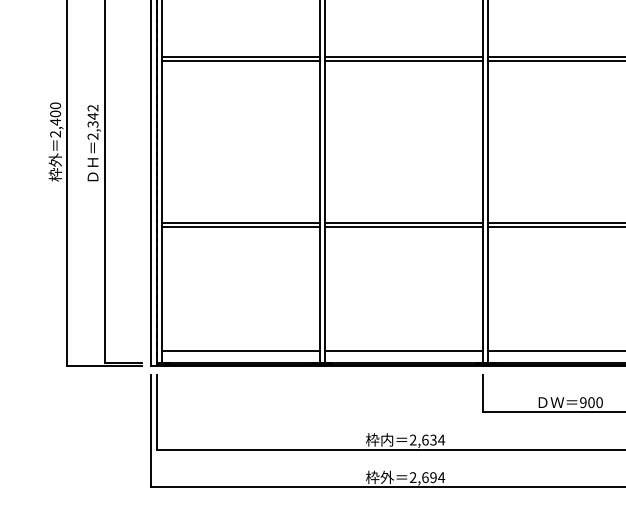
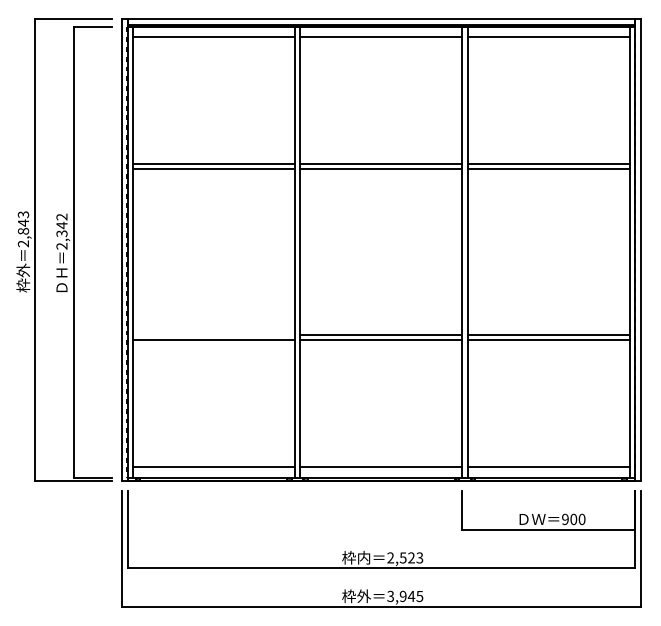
text: (55, 114) -> (23, 223), 2,400 -> 2,843
line: (240, 222) -> (213, 334), removed
text: (433, 439) -> (411, 557), 2,634 -> 2,523
text: (427, 477) -> (405, 596), 2,694 -> 3,945

